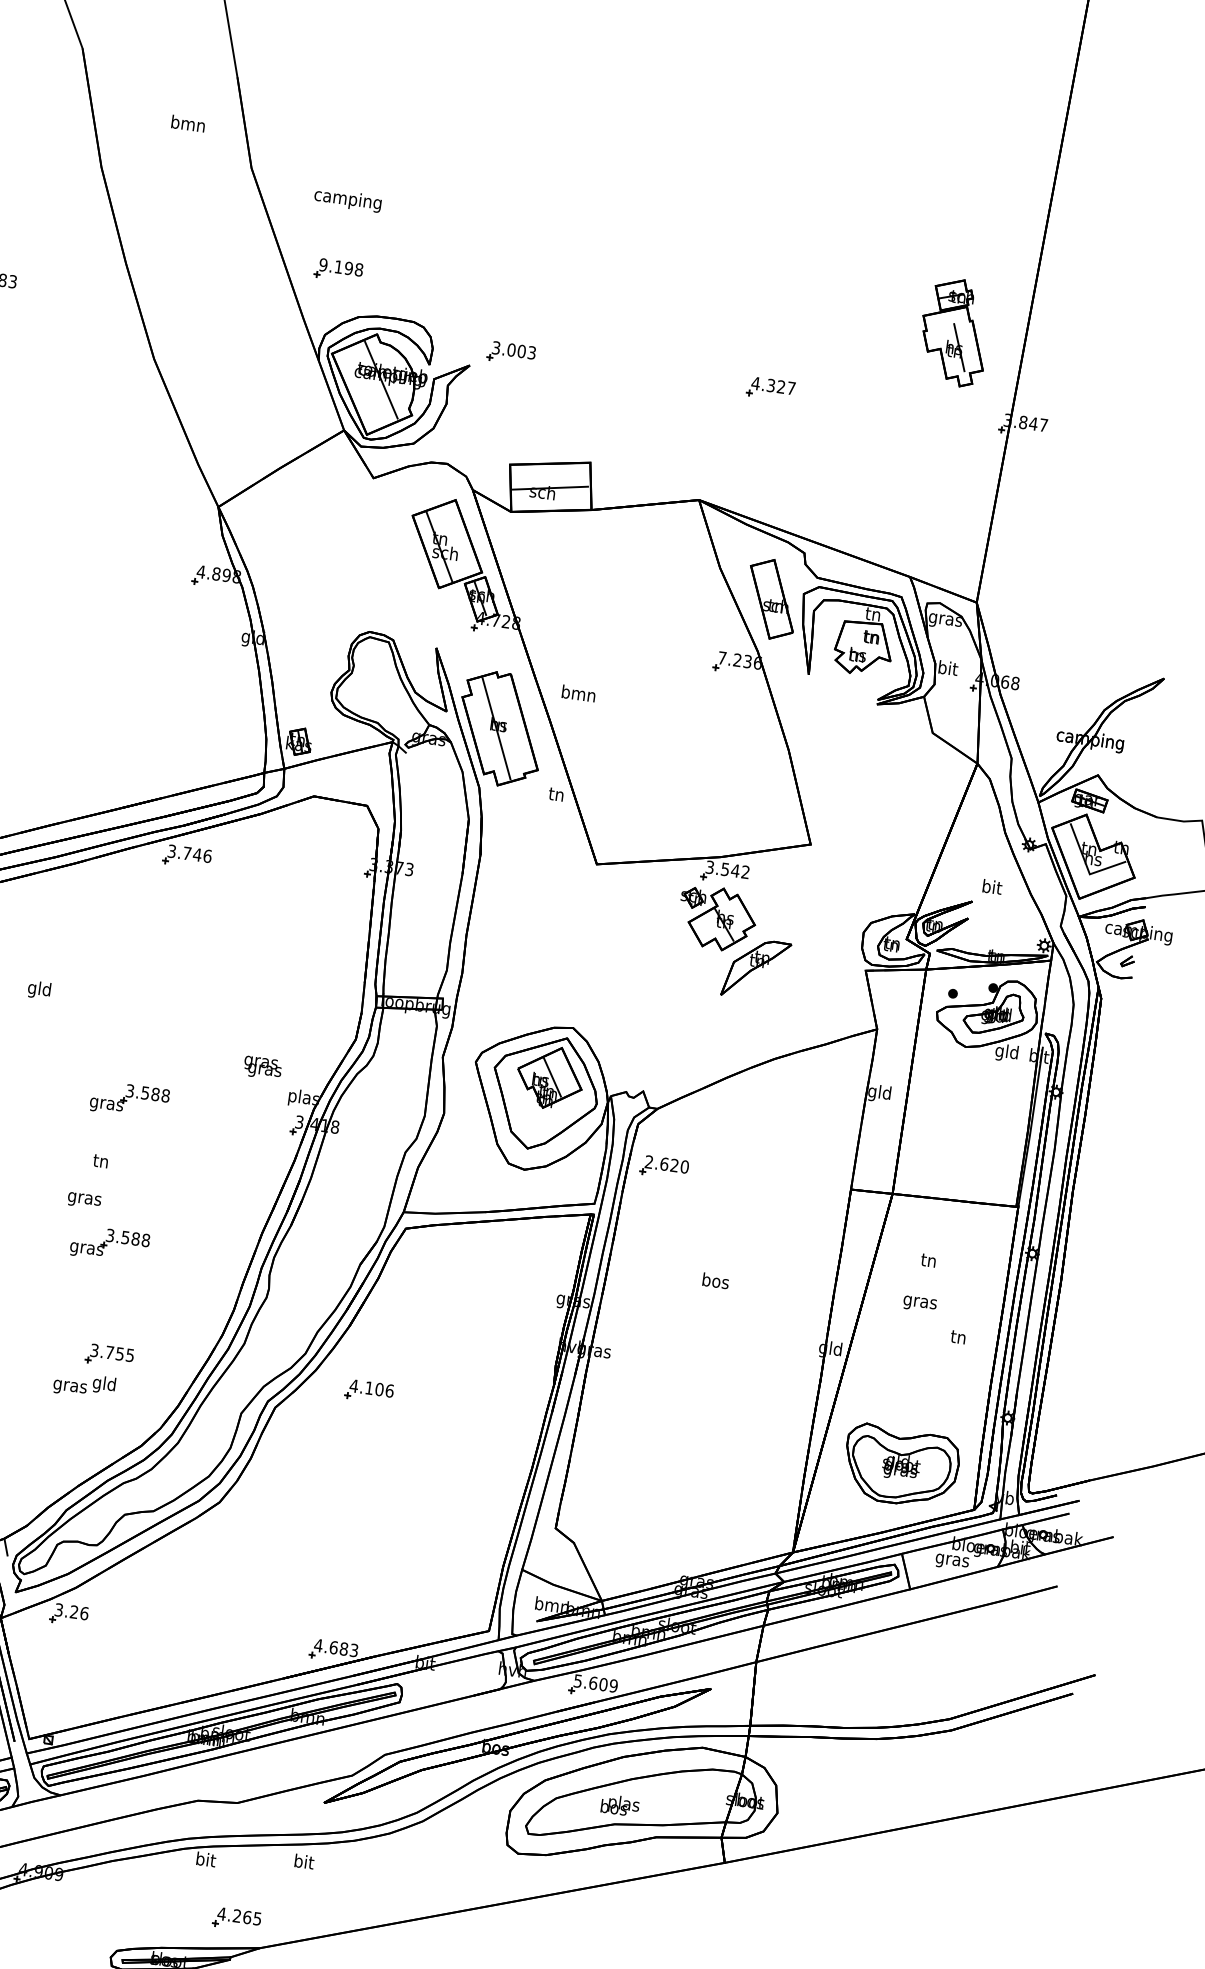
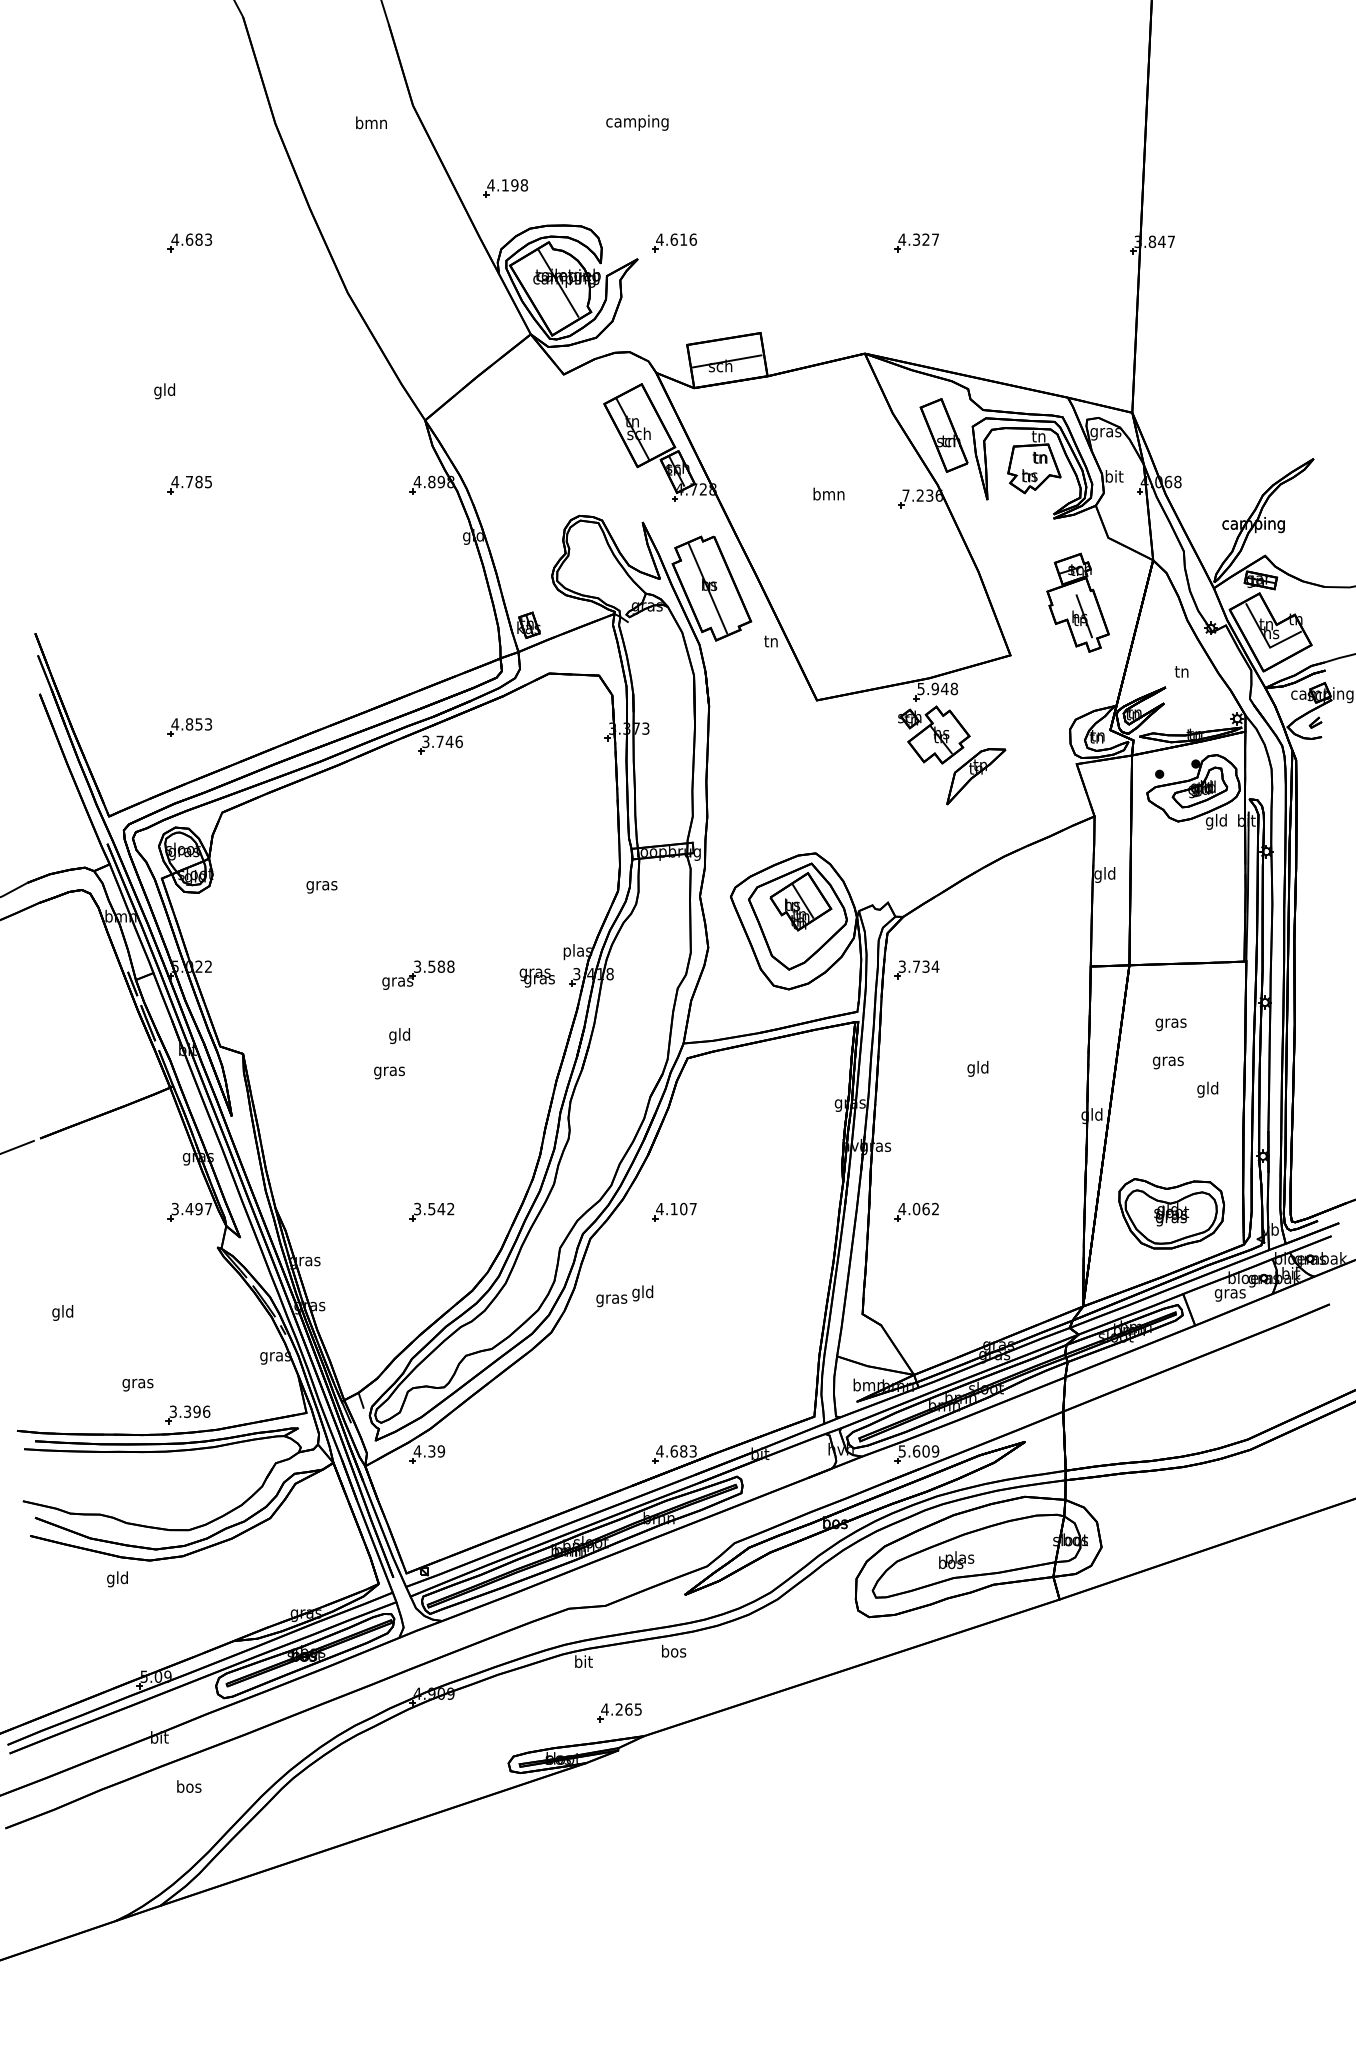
text: (188, 123) -> (371, 122), moved
text: (348, 199) -> (637, 122), moved
text: (322, 265) -> (490, 185), 9.198 -> 4.198
part: (954, 331) -> (1077, 602), moved
text: (514, 350) -> (676, 239), 3.003 -> 4.616
text: (578, 692) -> (828, 493), moved
text: (727, 869) -> (937, 688), 3.542 -> 5.948
text: (992, 887) -> (1182, 671), bit -> tn
text: (39, 989) -> (321, 885), gld -> gras
text: (261, 1067) -> (536, 977), moved
text: (100, 1163) -> (399, 1036), tn -> gld
text: (666, 1164) -> (918, 966), 2.620 -> 3.734
part: (110, 1244) -> (418, 1109), removed
text: (928, 1262) -> (1170, 1023), tn -> gras
text: (715, 1282) -> (978, 1068), bos -> gld
text: (958, 1338) -> (1207, 1089), tn -> gld
text: (120, 1353) -> (441, 1208), 3.755 -> 3.542
text: (84, 1385) -> (624, 1296), moved
text: (389, 1390) -> (692, 1208), 4.106 -> 4.107
part: (628, 1426) -> (916, 1211), added
text: (71, 1611) -> (429, 1451), 3.26 -> 4.39
text: (304, 1860) -> (674, 1650), bit -> bos

